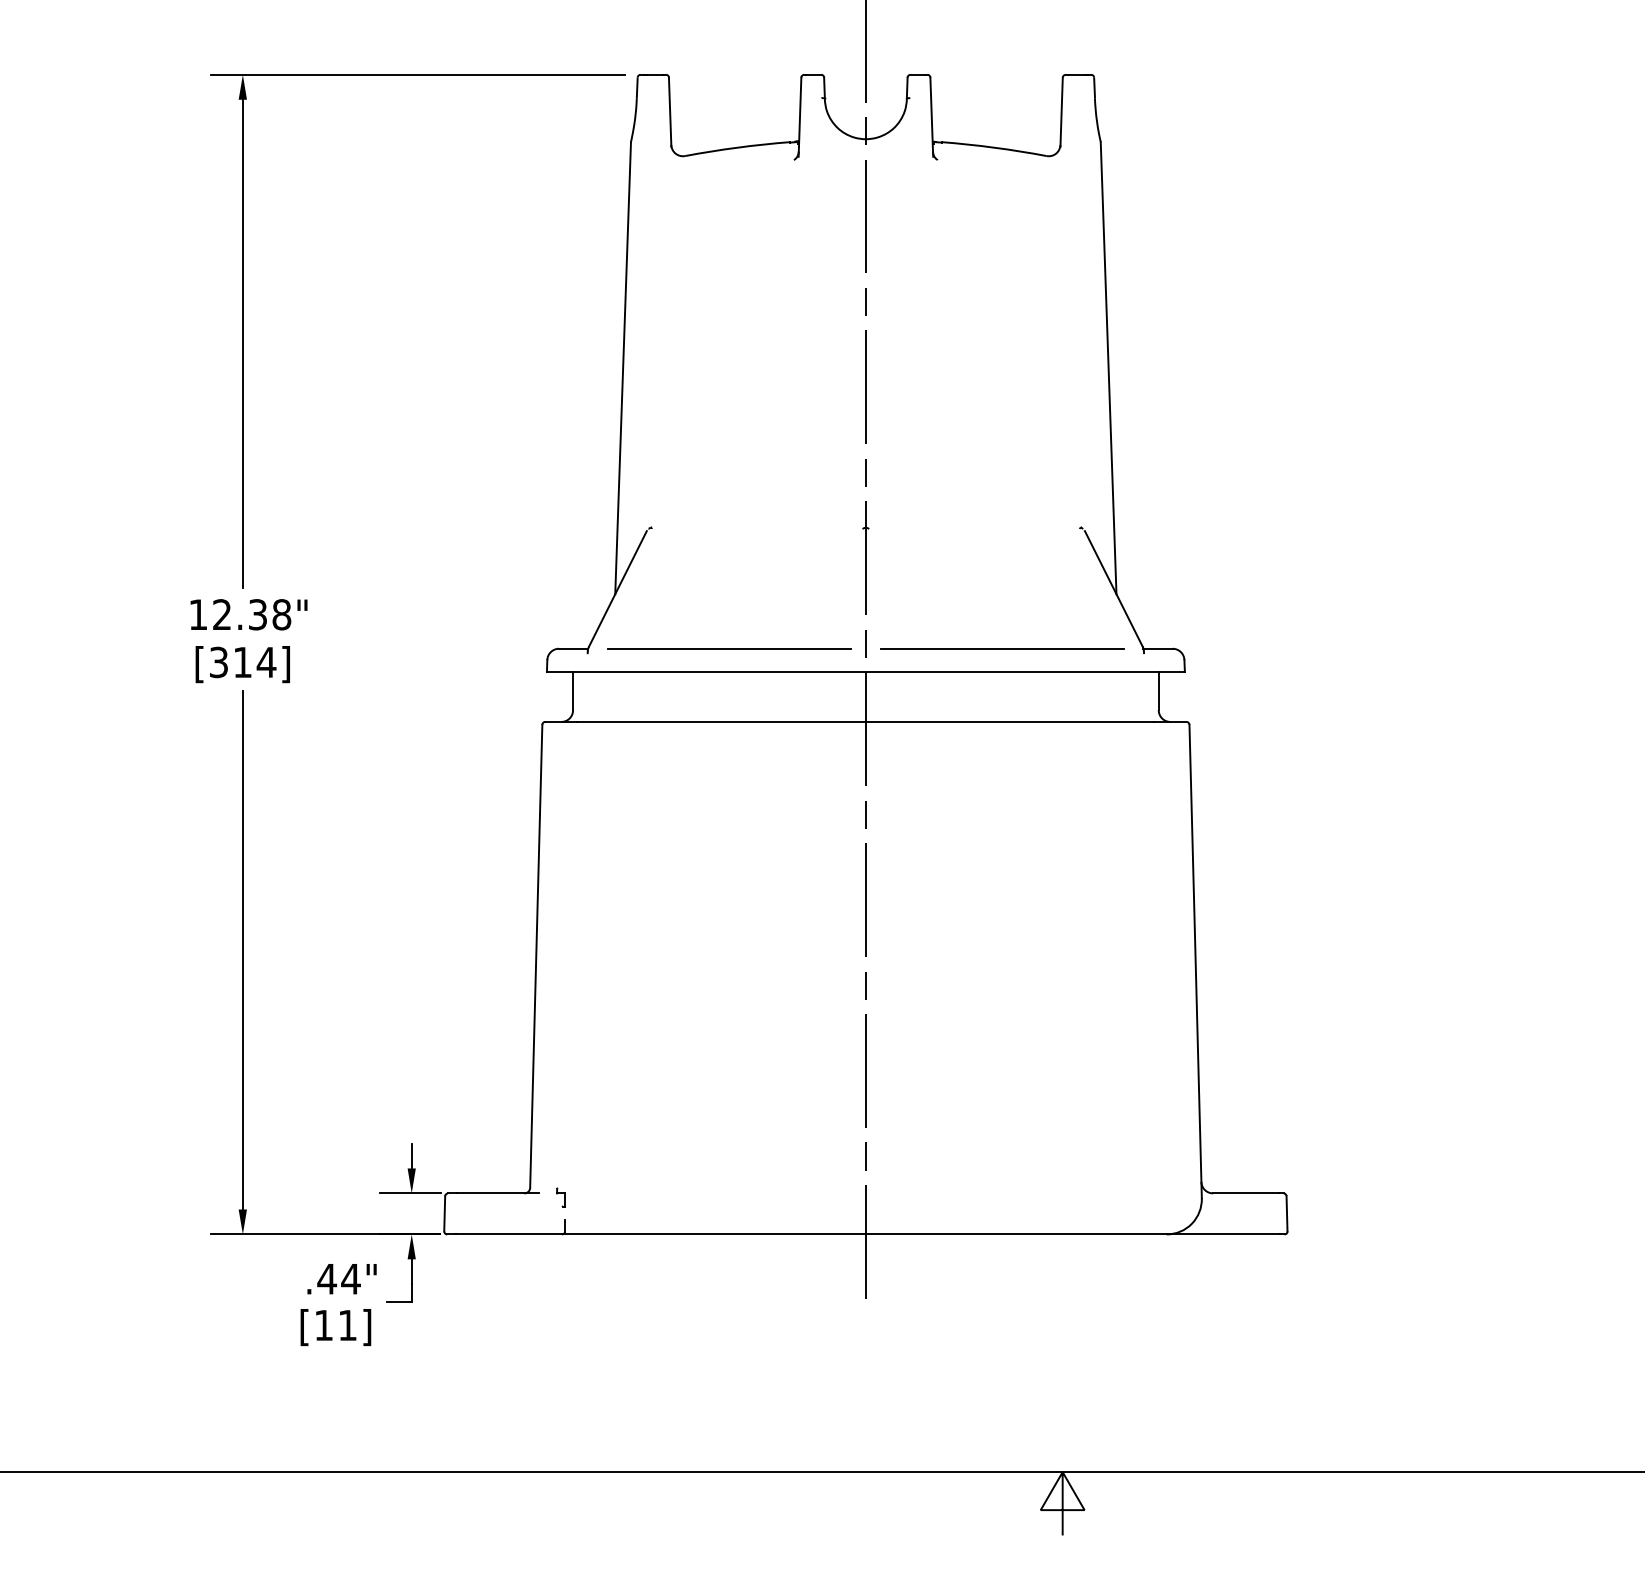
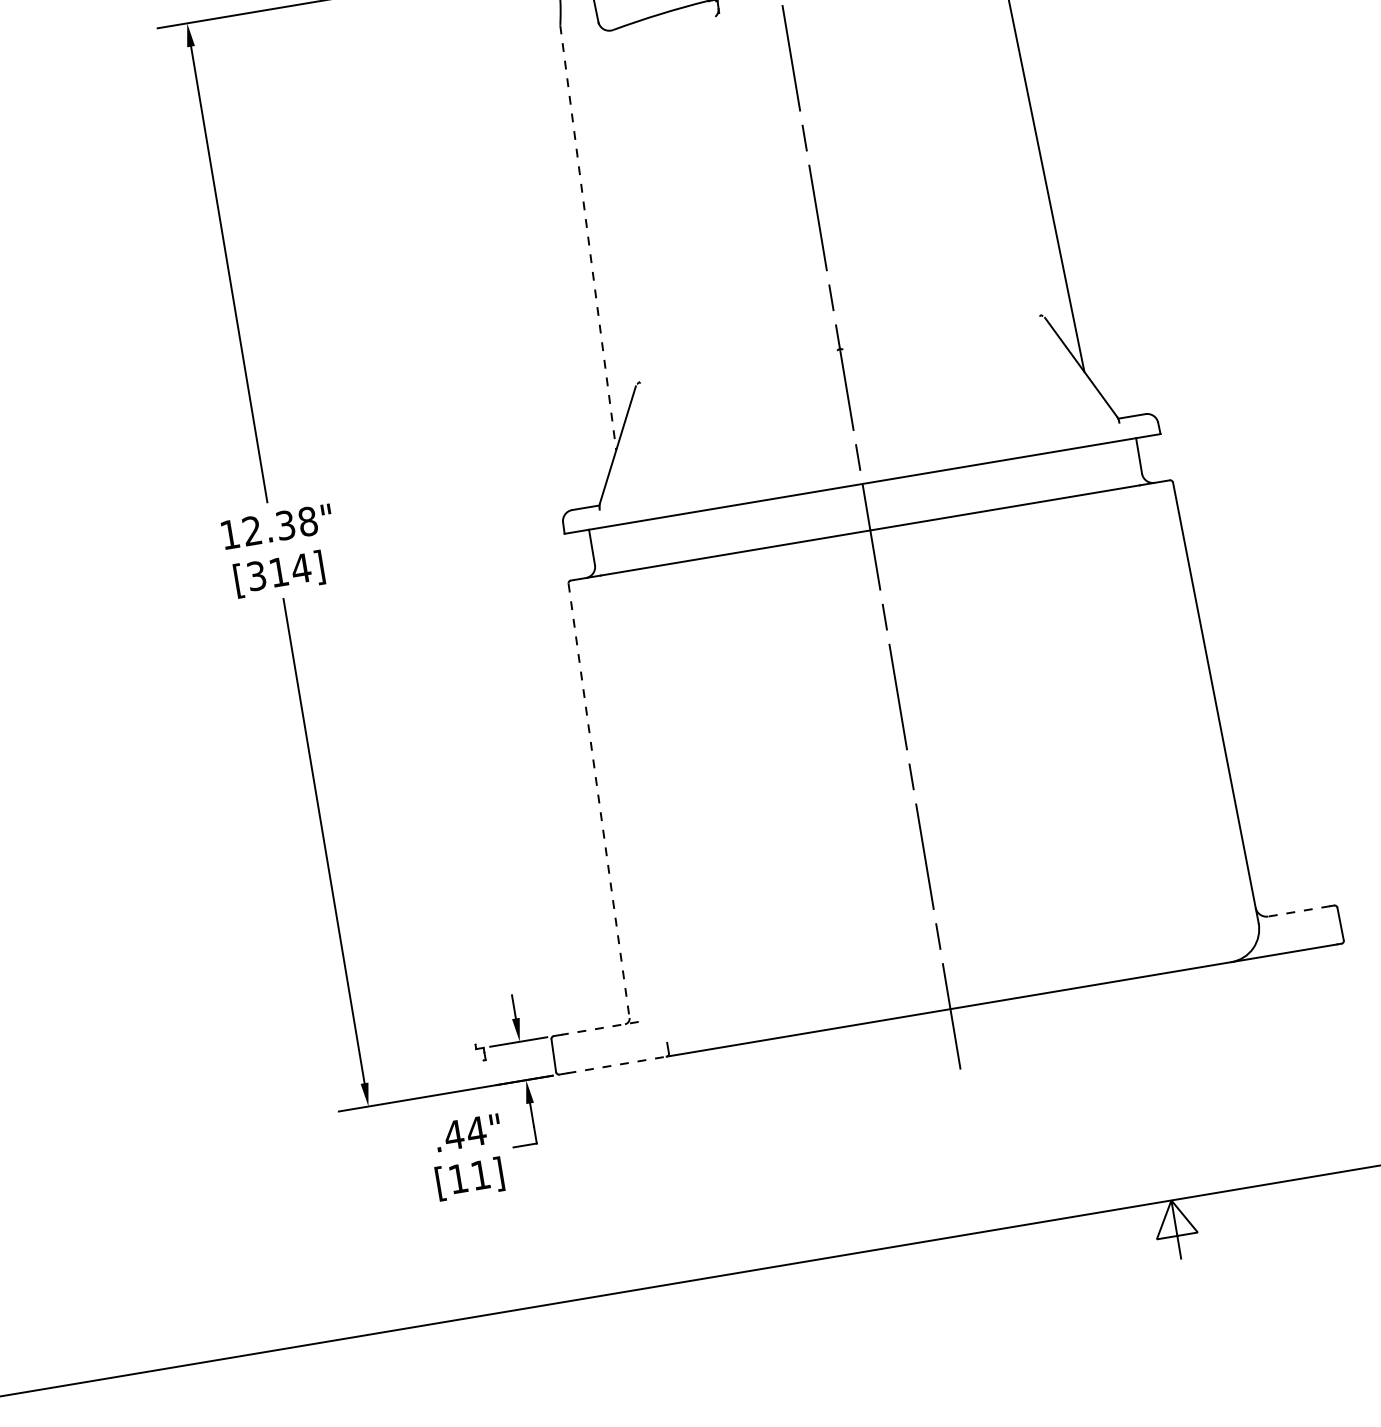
line: (623, 368) -> (588, 238), solid -> dashed
line: (729, 648) -> (731, 483), removed
line: (1002, 648) -> (986, 440), removed
line: (536, 956) -> (599, 801), solid -> dashed
line: (497, 1193) -> (599, 1028), solid -> dashed
line: (1245, 1193) -> (1298, 911), solid -> dashed
part: (560, 1197) -> (480, 1052), moved
line: (509, 1234) -> (617, 1064), solid -> dashed

